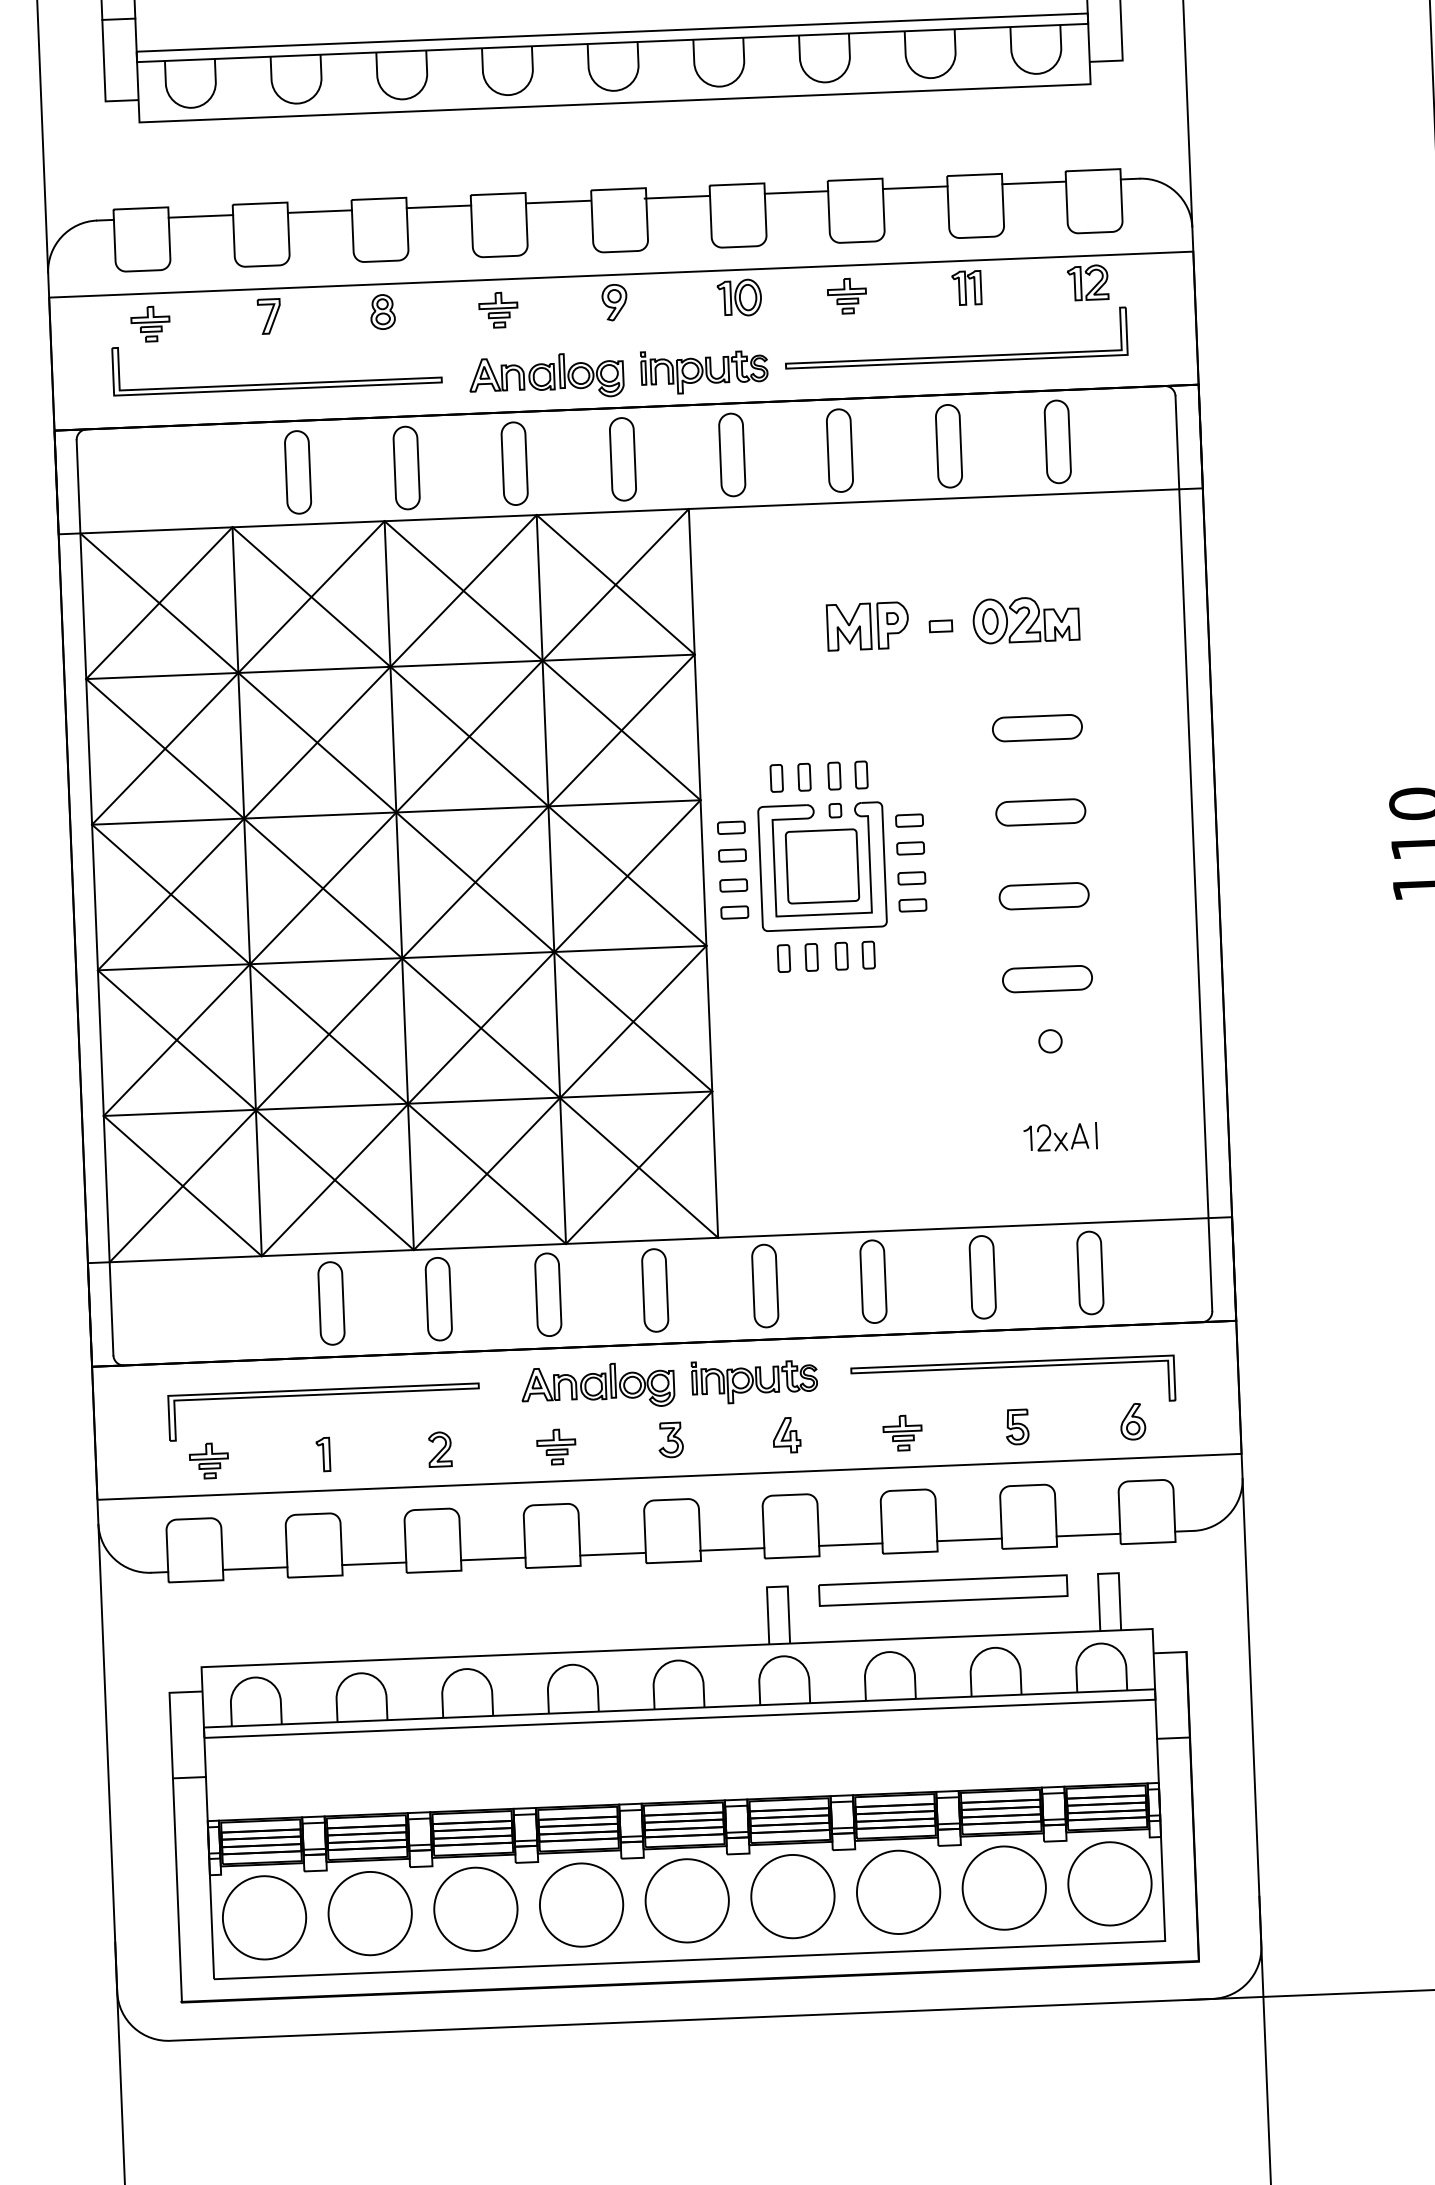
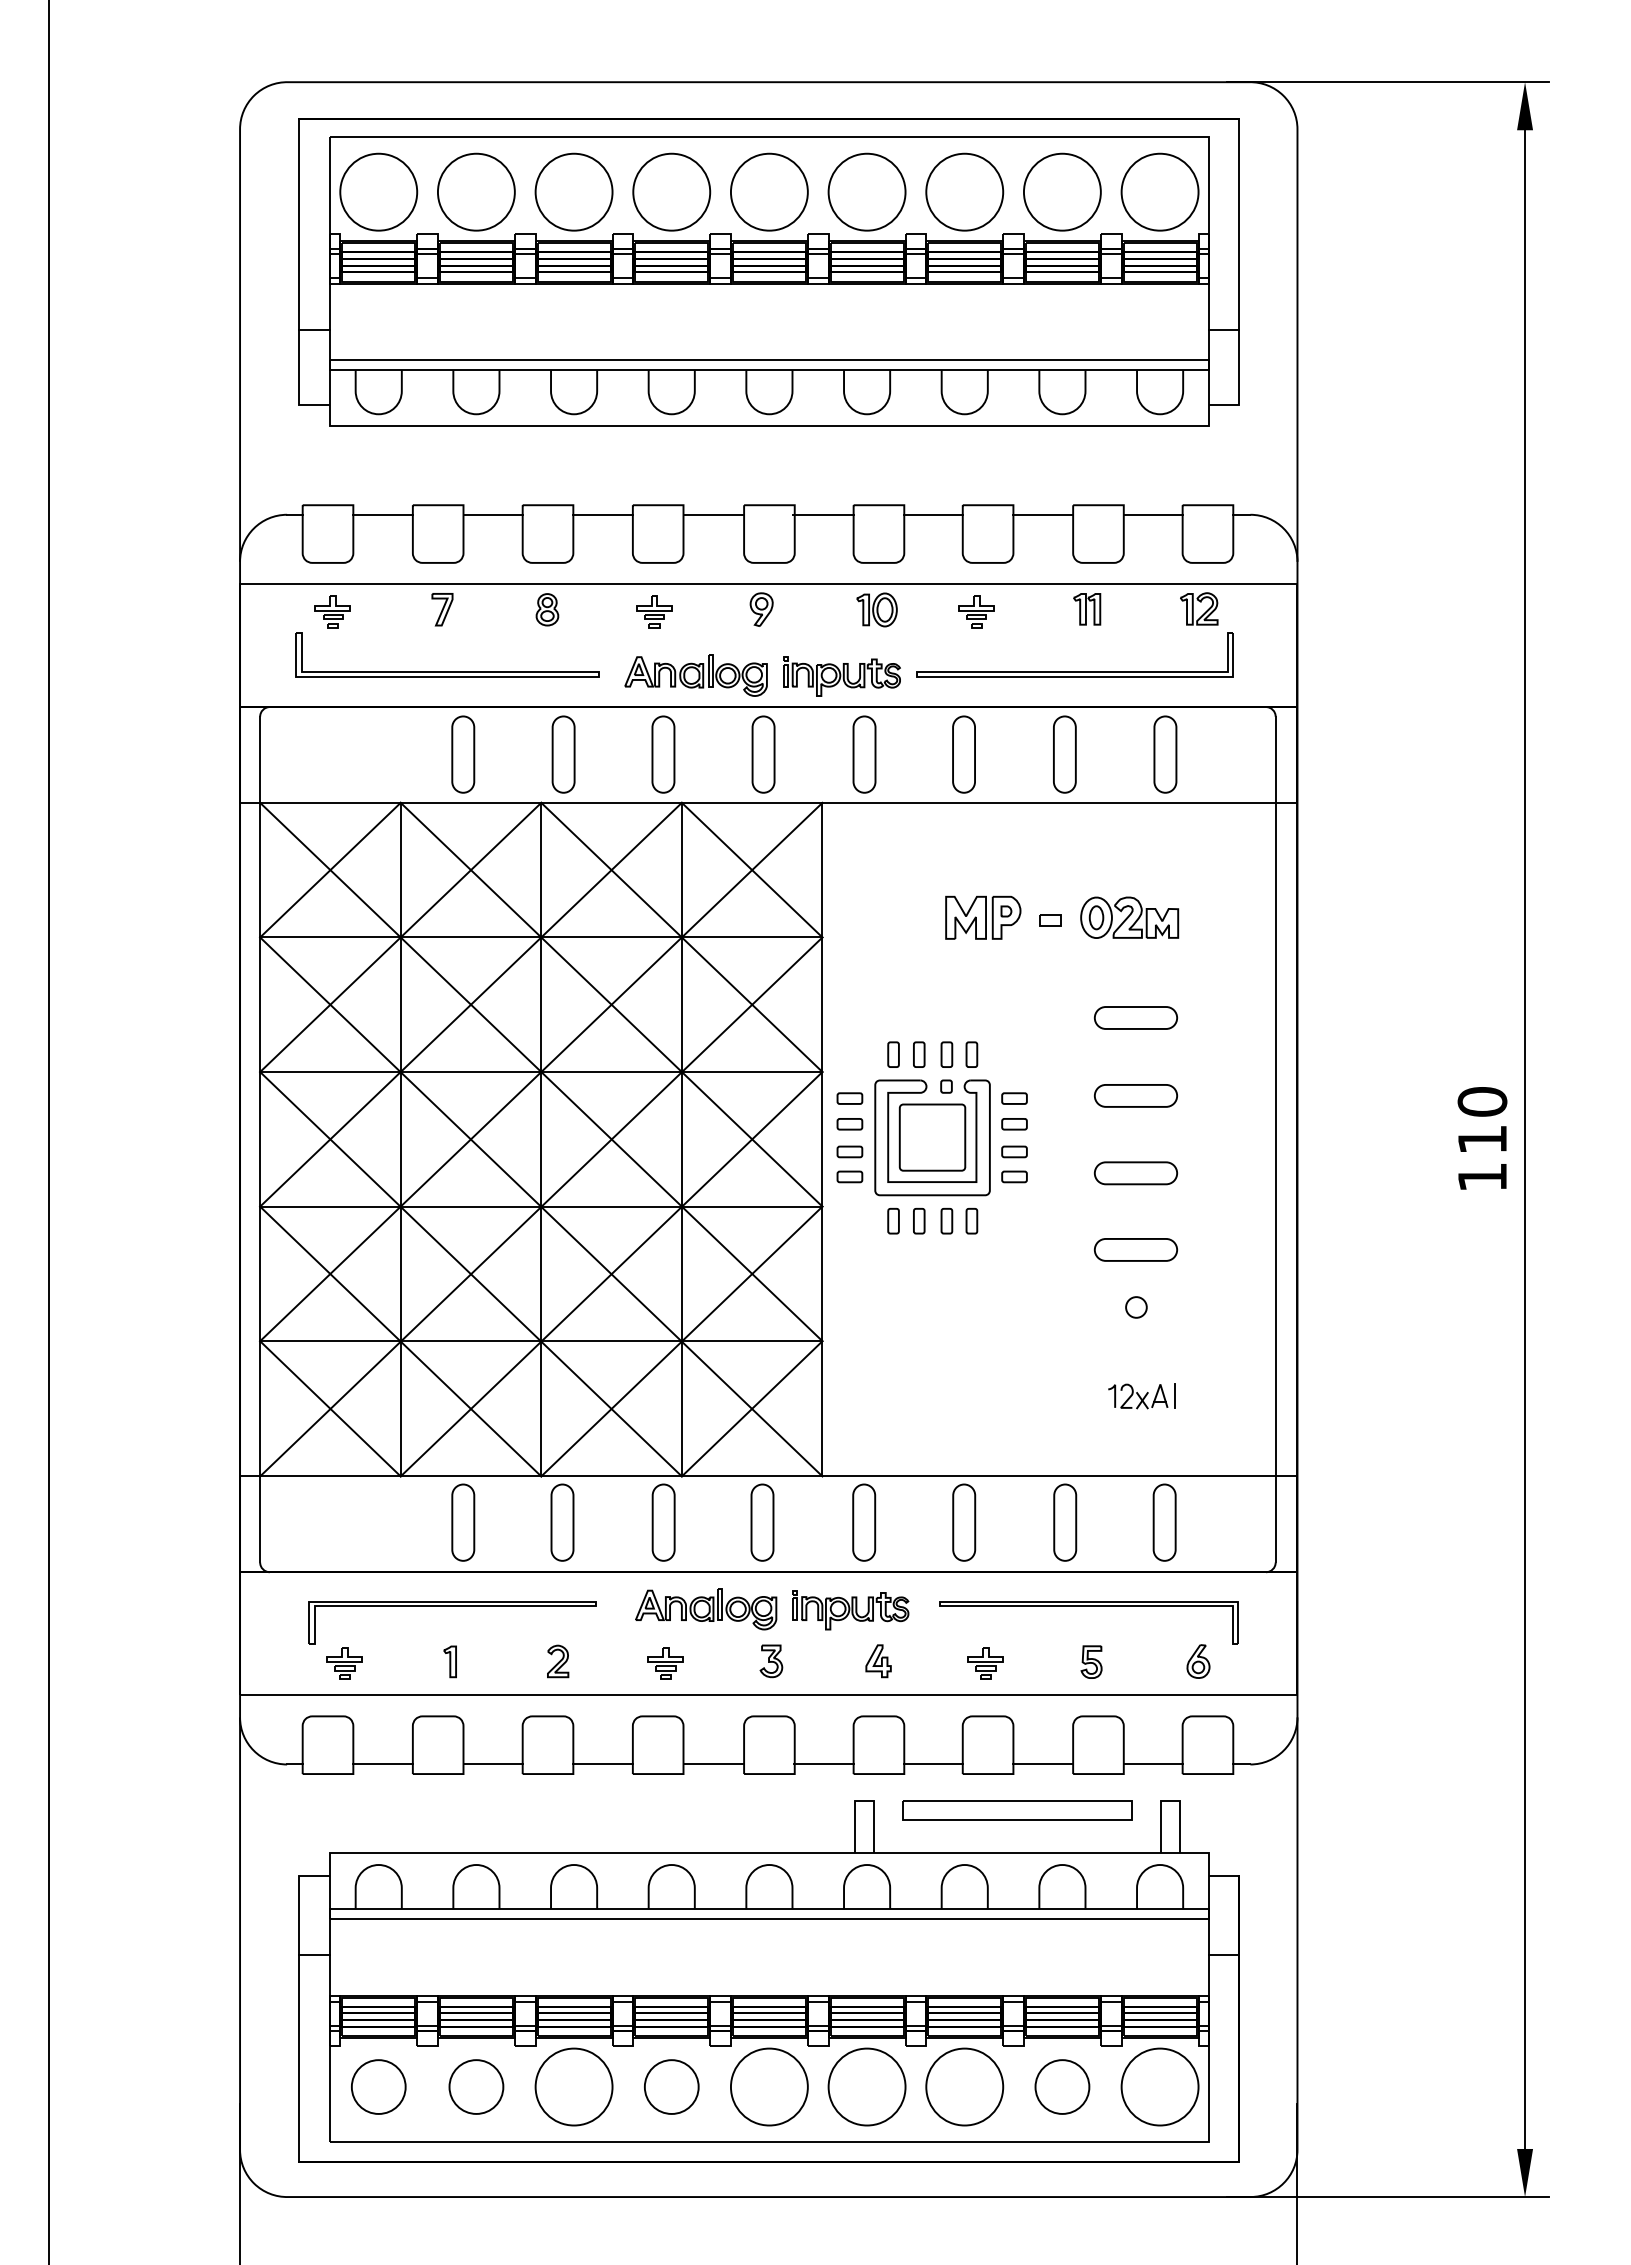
circle: (1004, 1887) -> (1062, 2086), size x0.7
circle: (581, 1904) -> (671, 2086), size x0.7
circle: (370, 1912) -> (476, 2086), size x0.7
circle: (264, 1917) -> (378, 2086), size x0.7

